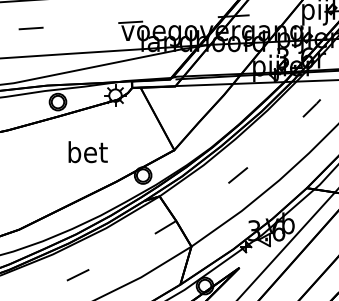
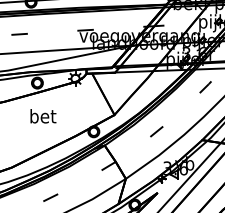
text: (88, 152) -> (43, 116), moved

